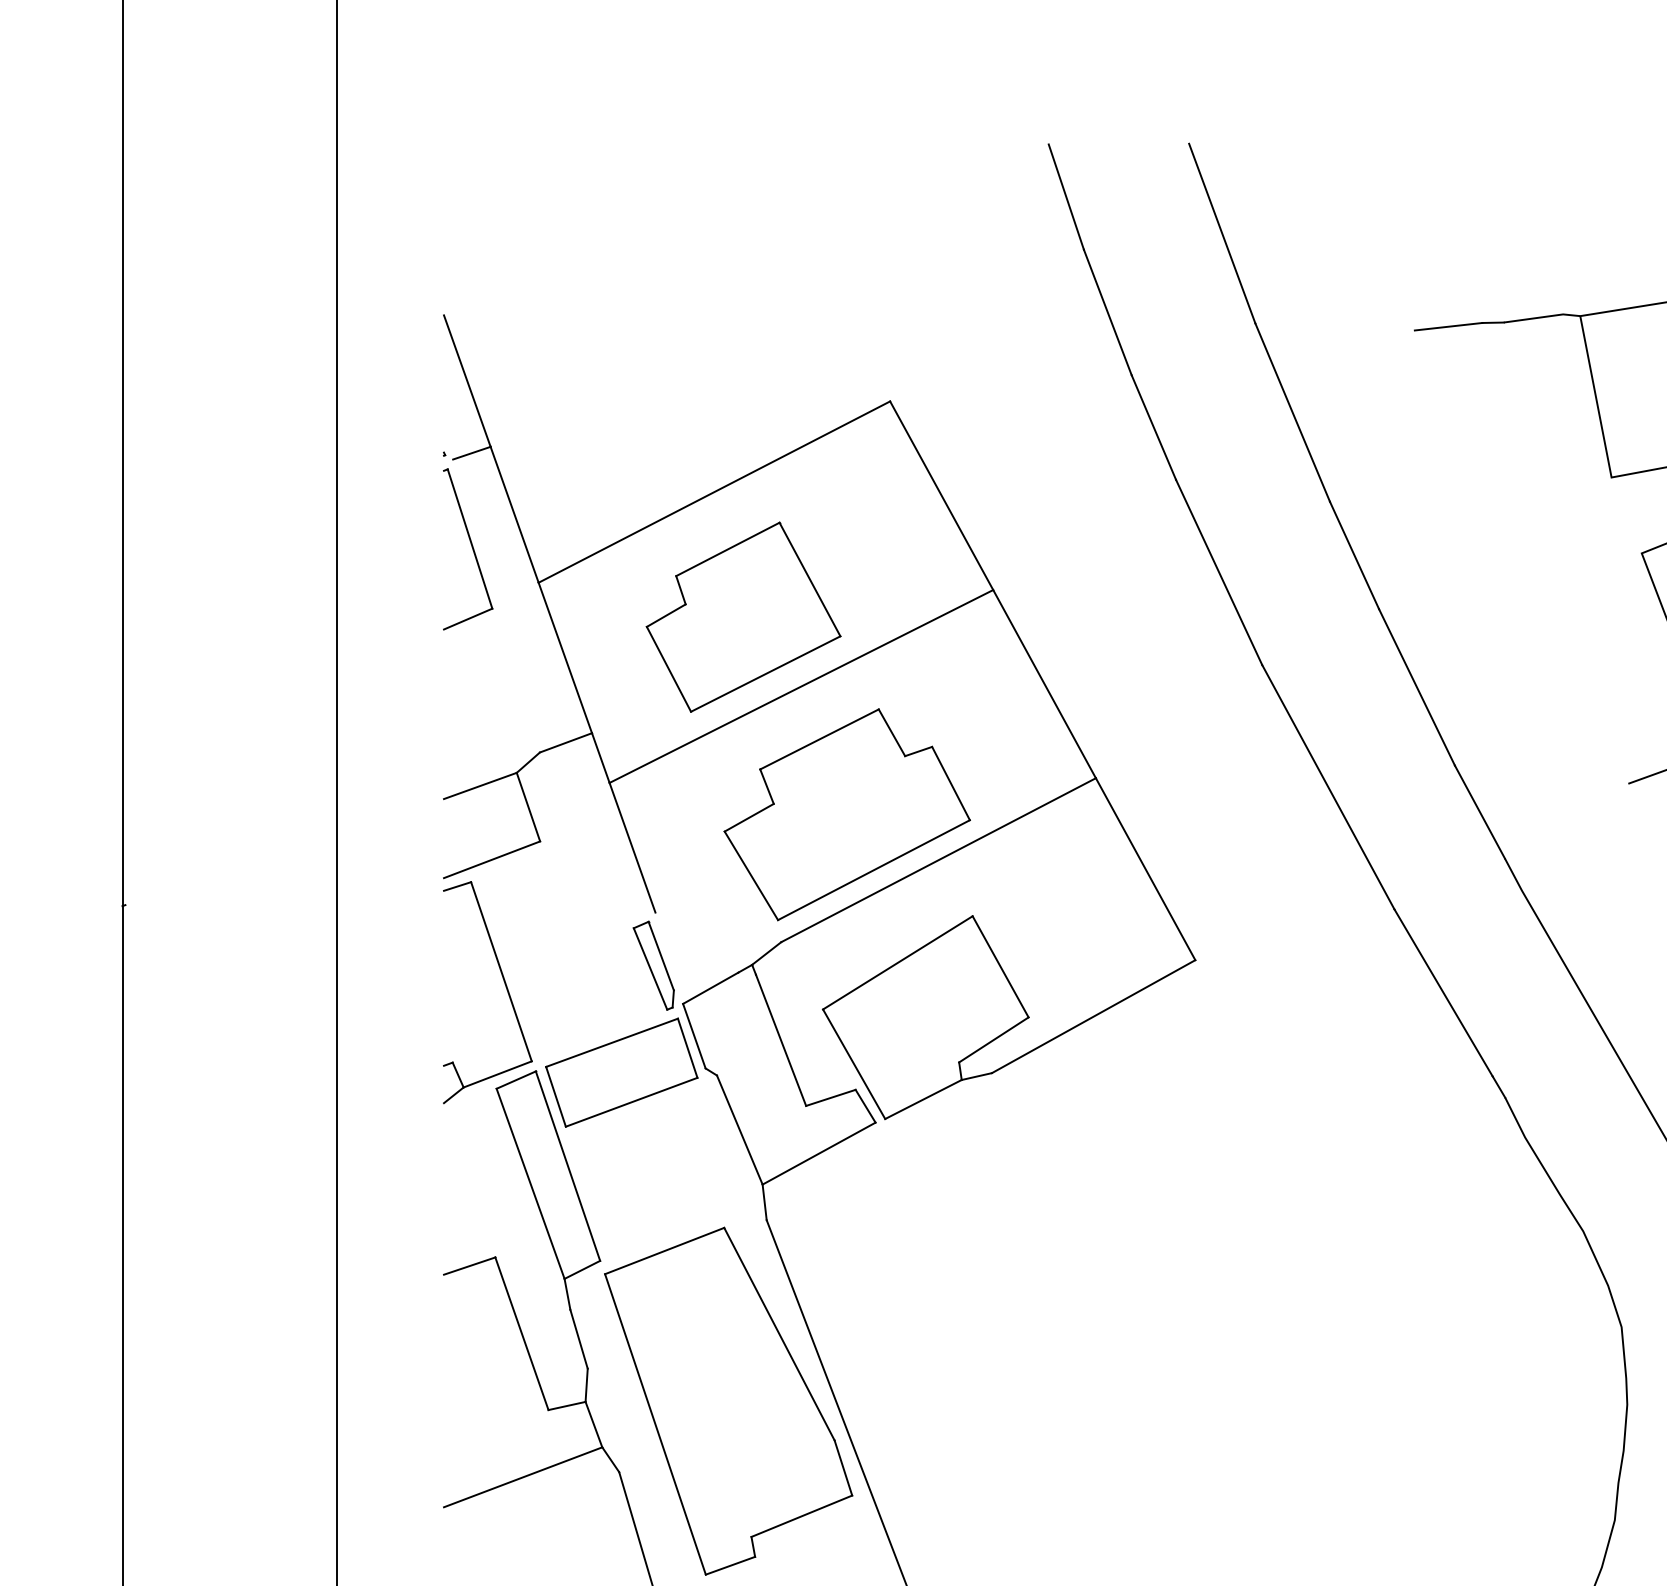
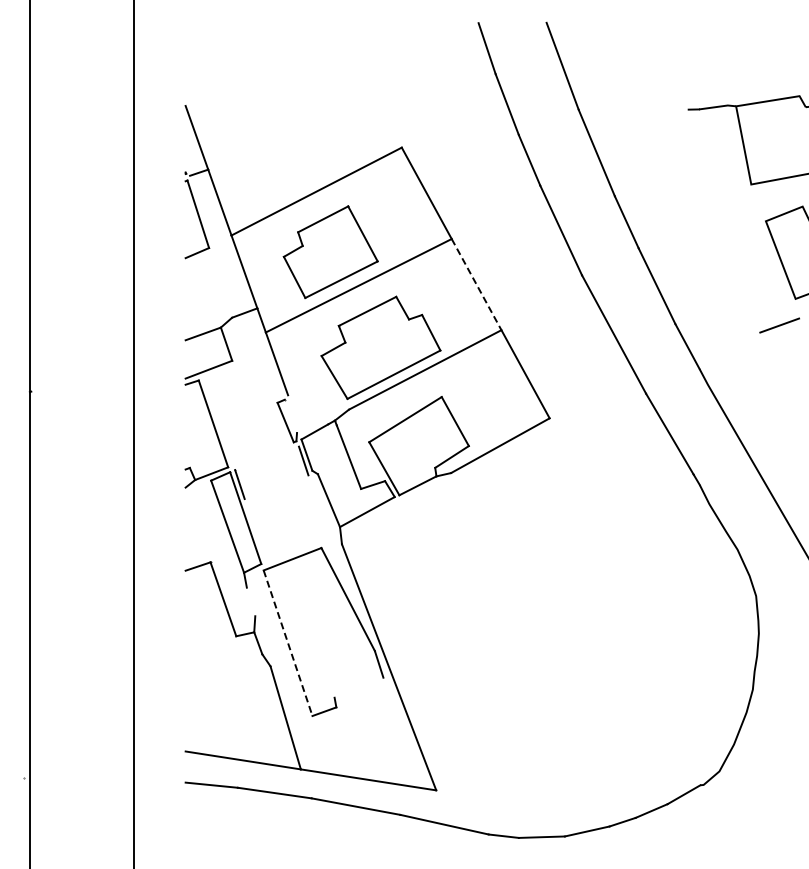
line: (1446, 326) -> (671, 111), removed
line: (1044, 683) -> (476, 284), solid -> dashed
line: (660, 954) -> (290, 415), removed
line: (612, 1043) -> (267, 458), removed
line: (631, 1102) -> (276, 487), removed
line: (577, 1338) -> (250, 601), removed
line: (656, 1424) -> (288, 643), solid -> dashed
line: (522, 1476) -> (223, 668), removed
line: (800, 1515) -> (358, 687), removed

